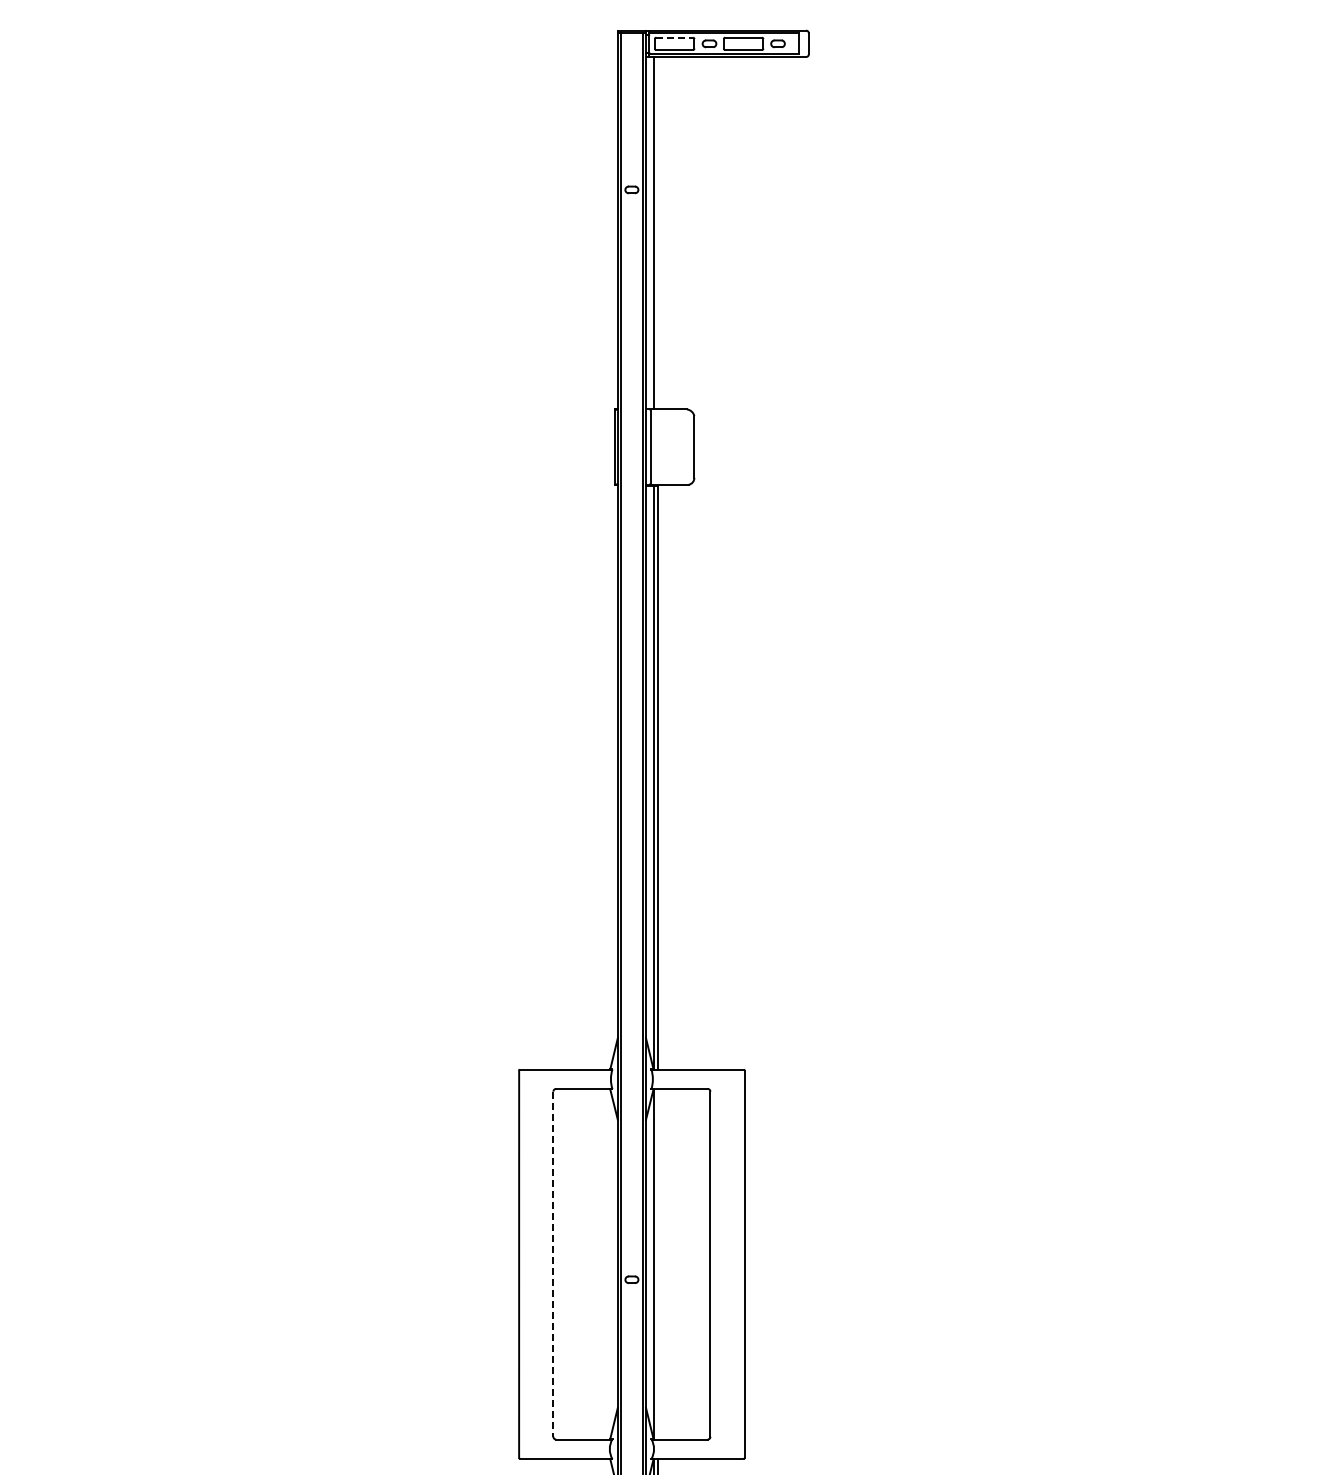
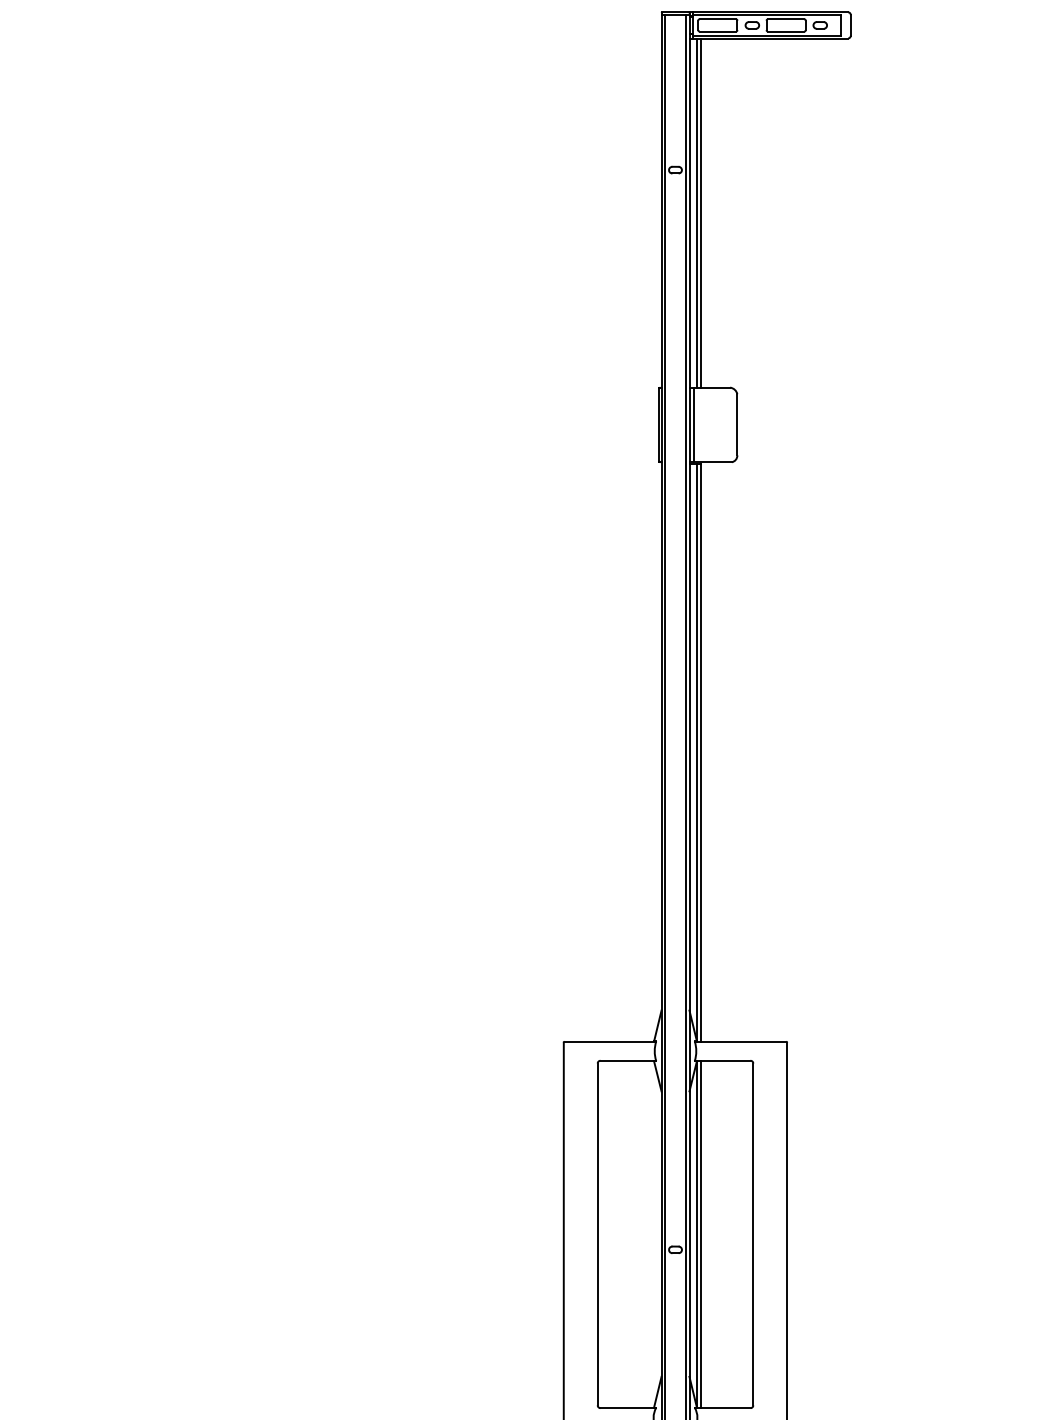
line: (675, 37) -> (718, 19), dashed -> solid
line: (657, 233) -> (700, 213), added
line: (657, 1263) -> (700, 1233), added
line: (553, 1264) -> (597, 1234), dashed -> solid

